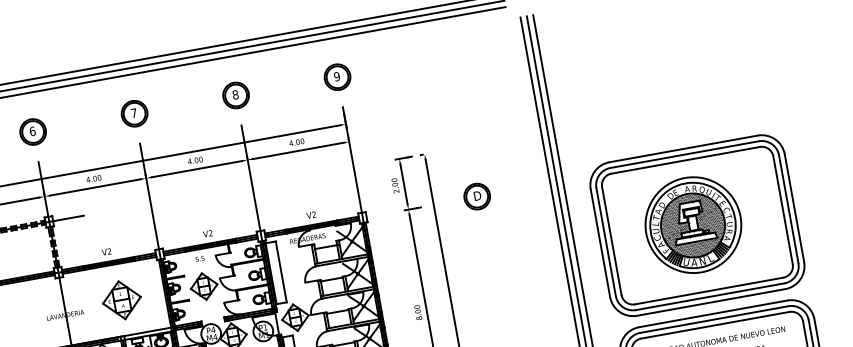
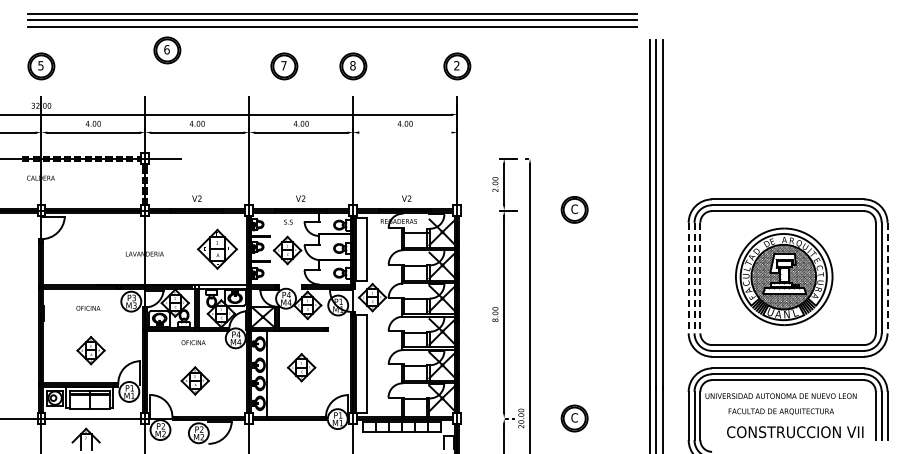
text: (336, 76) -> (456, 65), 9 -> 2
part: (134, 113) -> (284, 66), moved
part: (33, 132) -> (167, 50), moved
line: (298, 150) -> (405, 132), removed
text: (476, 196) -> (574, 209), D -> C
line: (794, 208) -> (887, 278), solid -> dashed
line: (612, 241) -> (700, 278), solid -> dashed
line: (606, 242) -> (694, 278), solid -> dashed
line: (600, 243) -> (688, 278), solid -> dashed
part: (121, 299) -> (217, 248), moved

